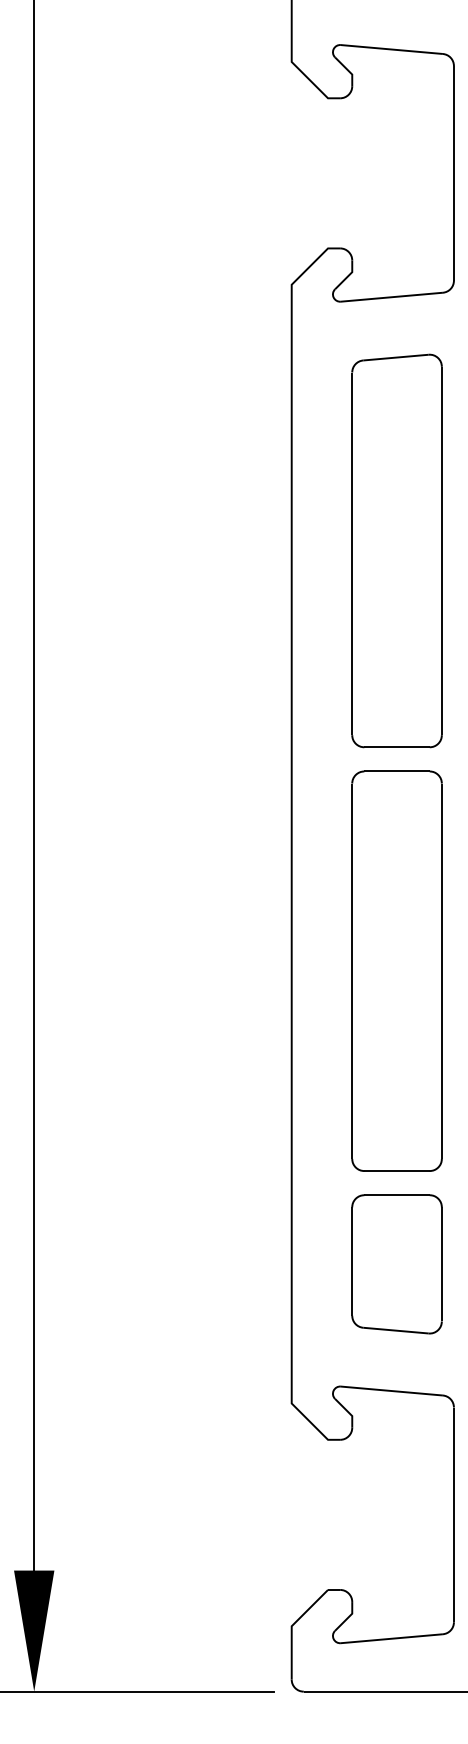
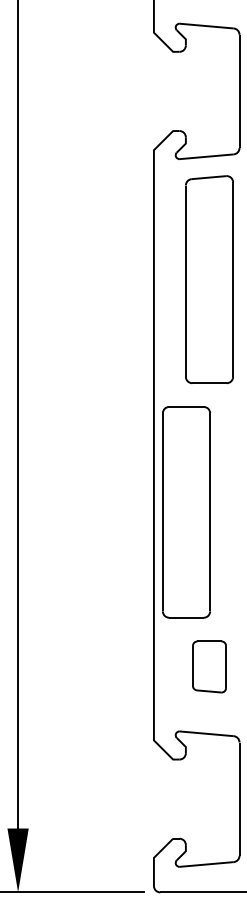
part: (397, 550) -> (209, 279), moved
part: (397, 971) -> (186, 512), moved
part: (397, 1263) -> (209, 666), size x0.7

